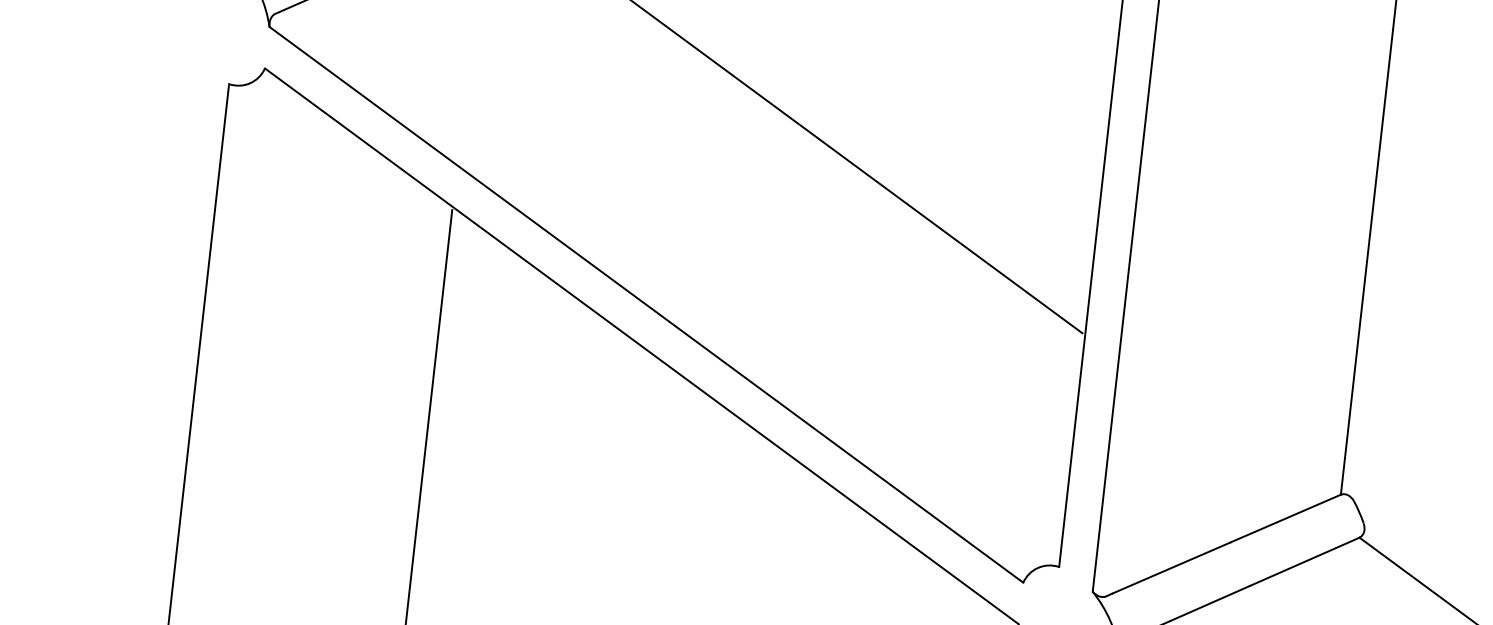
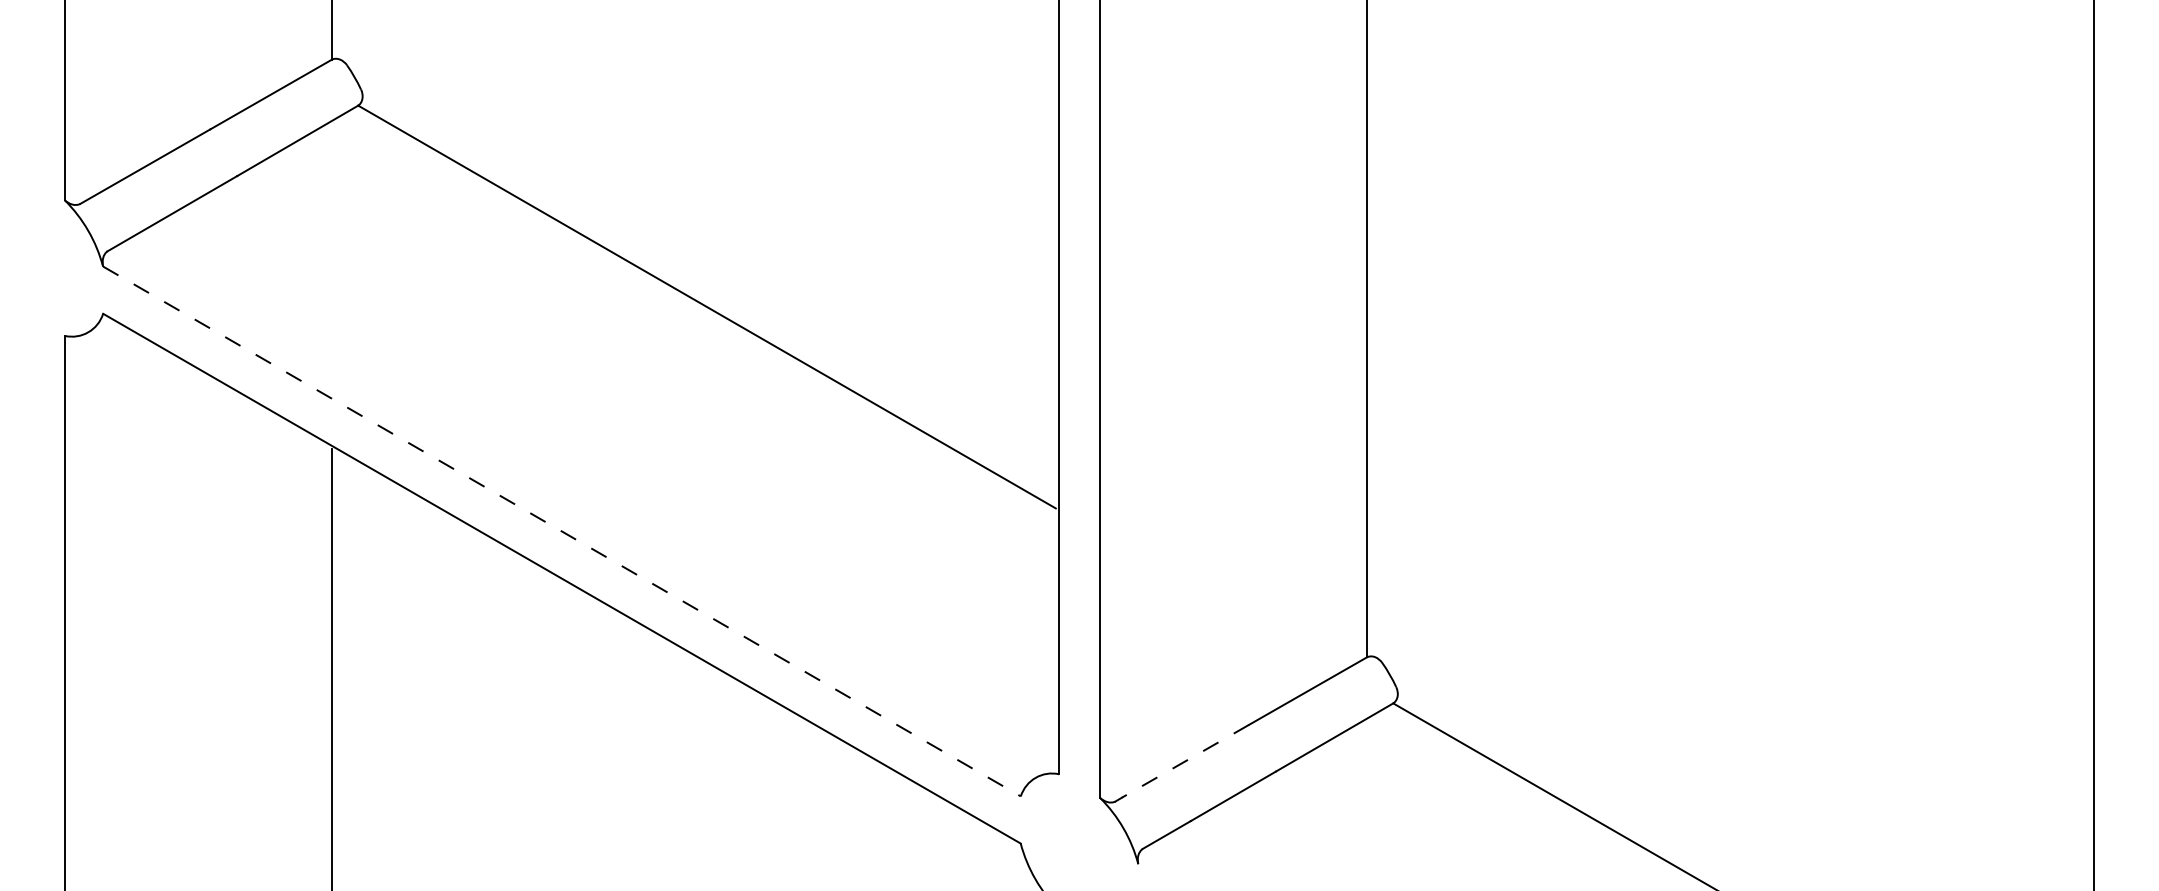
line: (646, 304) -> (562, 531), solid -> dashed
line: (1171, 568) -> (1185, 761), solid -> dashed

